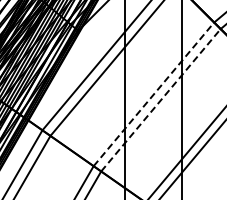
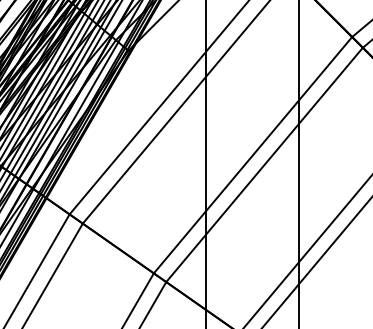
line: (153, 94) -> (252, 155), dashed -> solid
line: (160, 100) -> (263, 165), dashed -> solid

